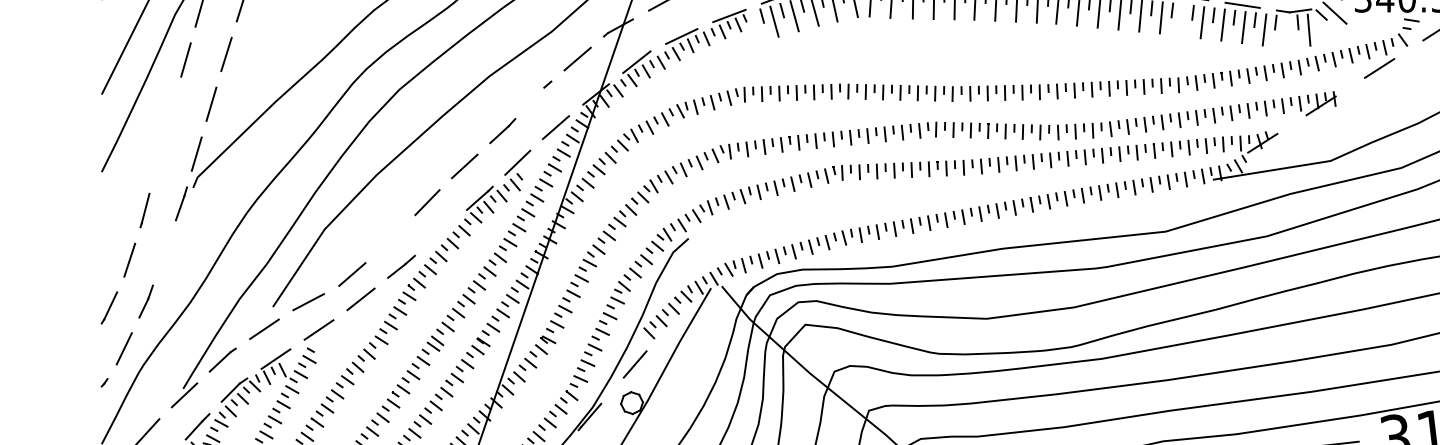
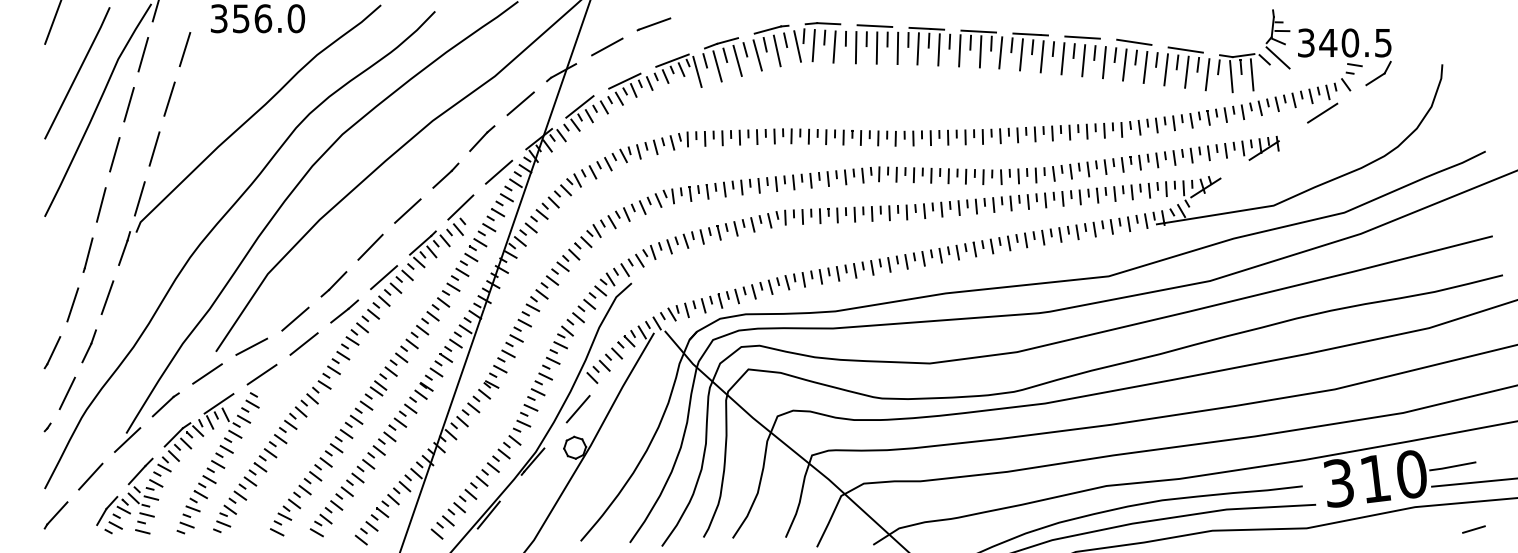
line: (1181, 19) -> (1124, 64), added
line: (754, 26) -> (697, 71), added
line: (1288, 31) -> (1231, 76), added
line: (535, 96) -> (478, 141), added
line: (171, 109) -> (114, 154), added
line: (157, 159) -> (100, 204), added
line: (441, 232) -> (384, 277), added
line: (390, 239) -> (333, 284), added
line: (164, 252) -> (107, 297), added

